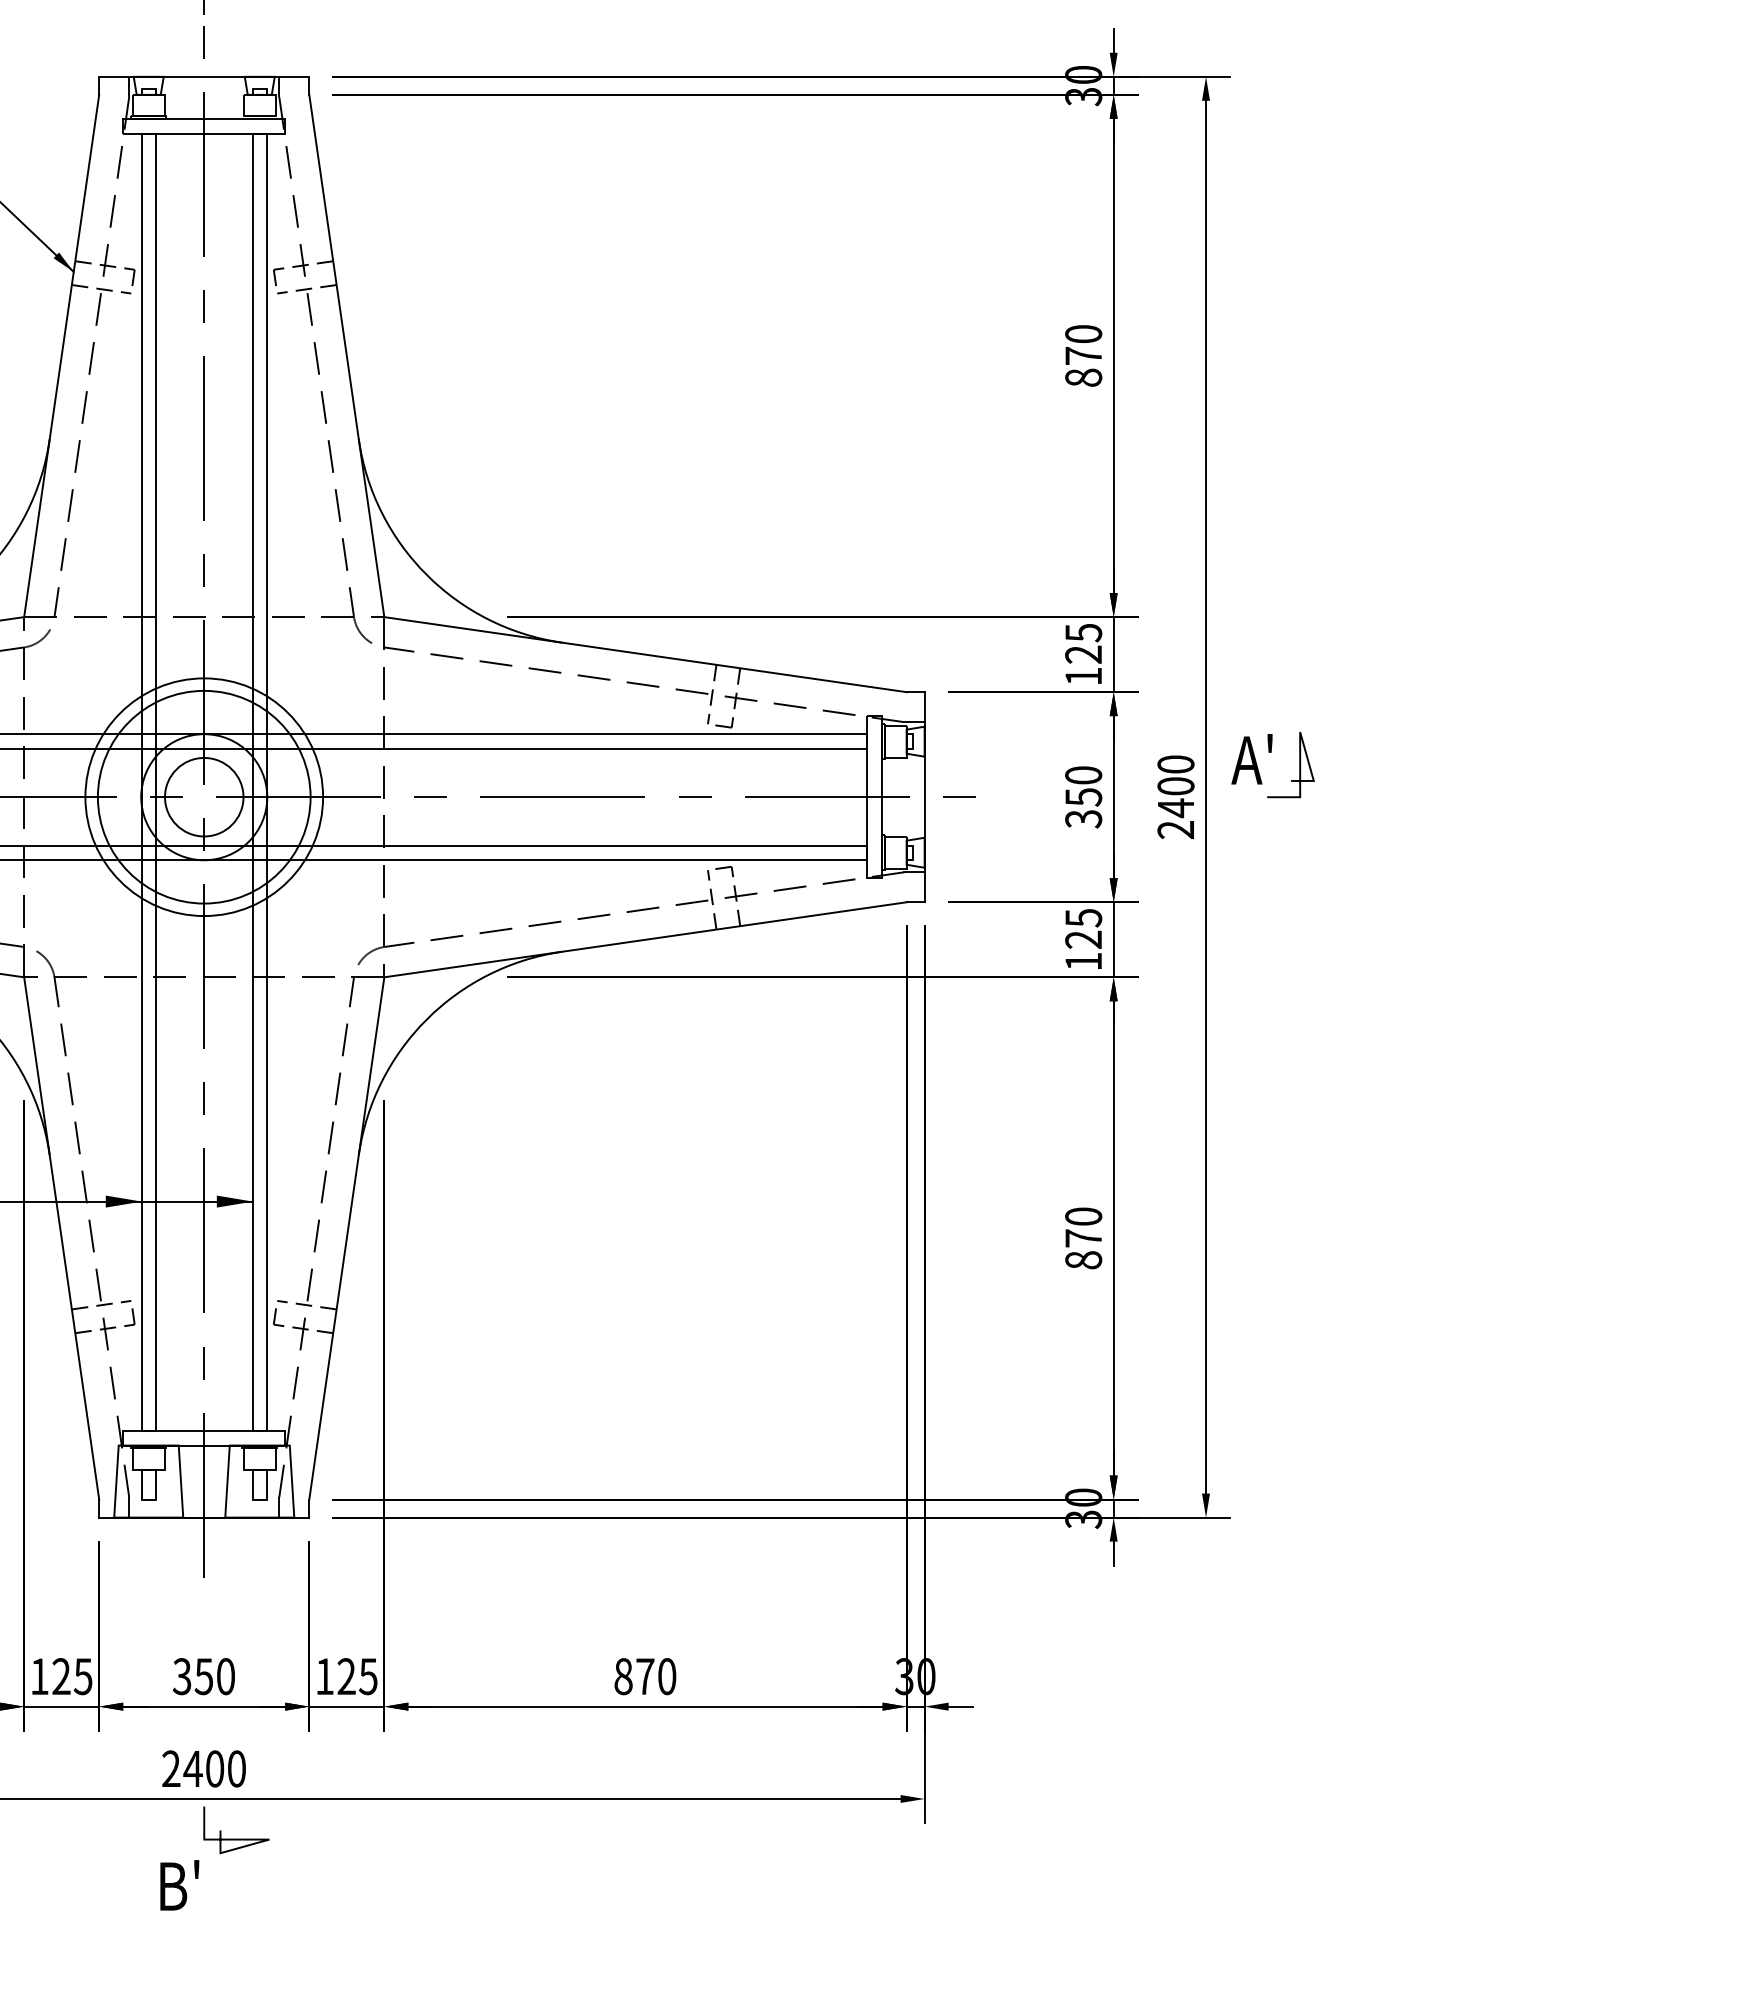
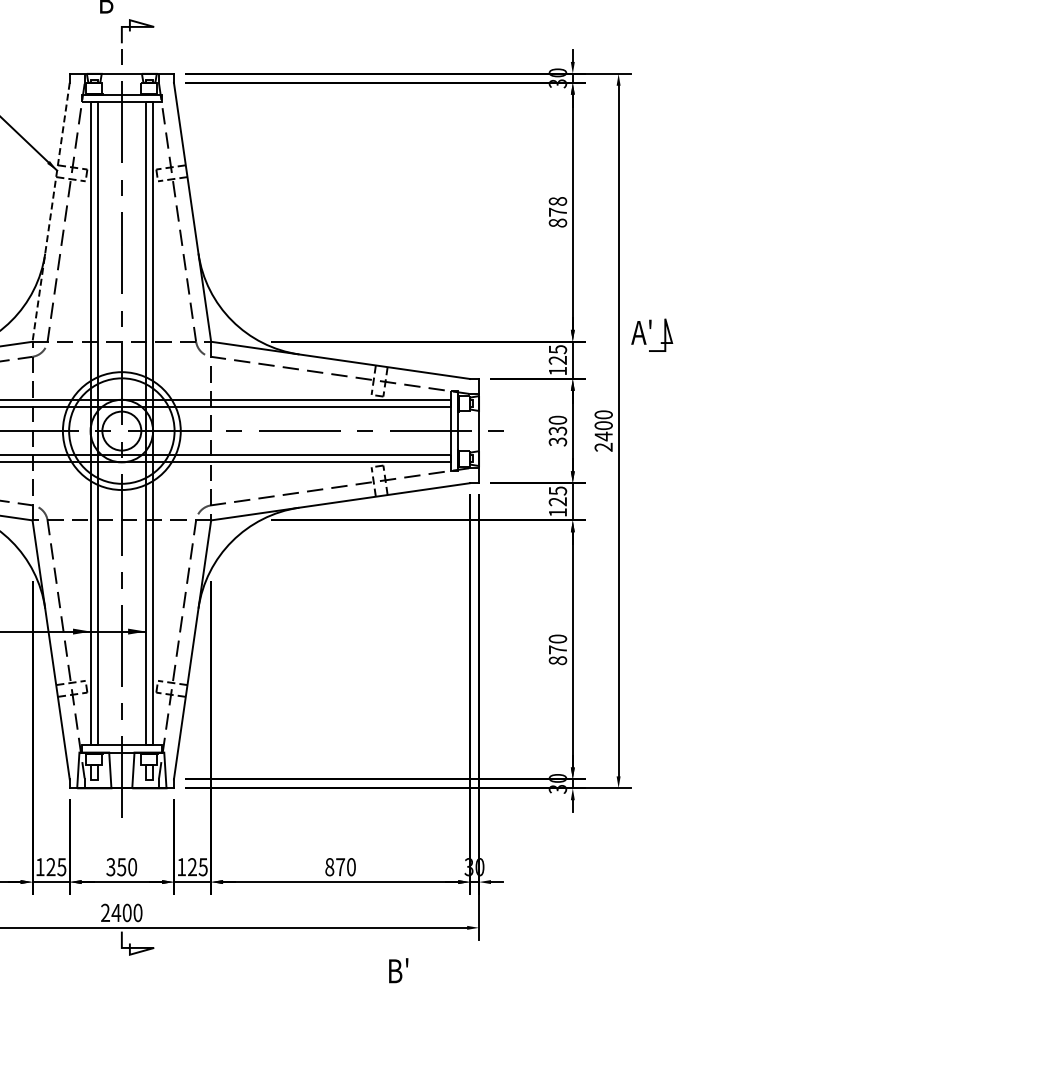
text: (1082, 334) -> (557, 201), 870 -> 878
line: (62, 356) -> (51, 212), solid -> dashed
part: (1272, 751) -> (651, 328), moved
text: (1082, 796) -> (557, 430), 350 -> 330
text: (179, 1884) -> (398, 970), moved

